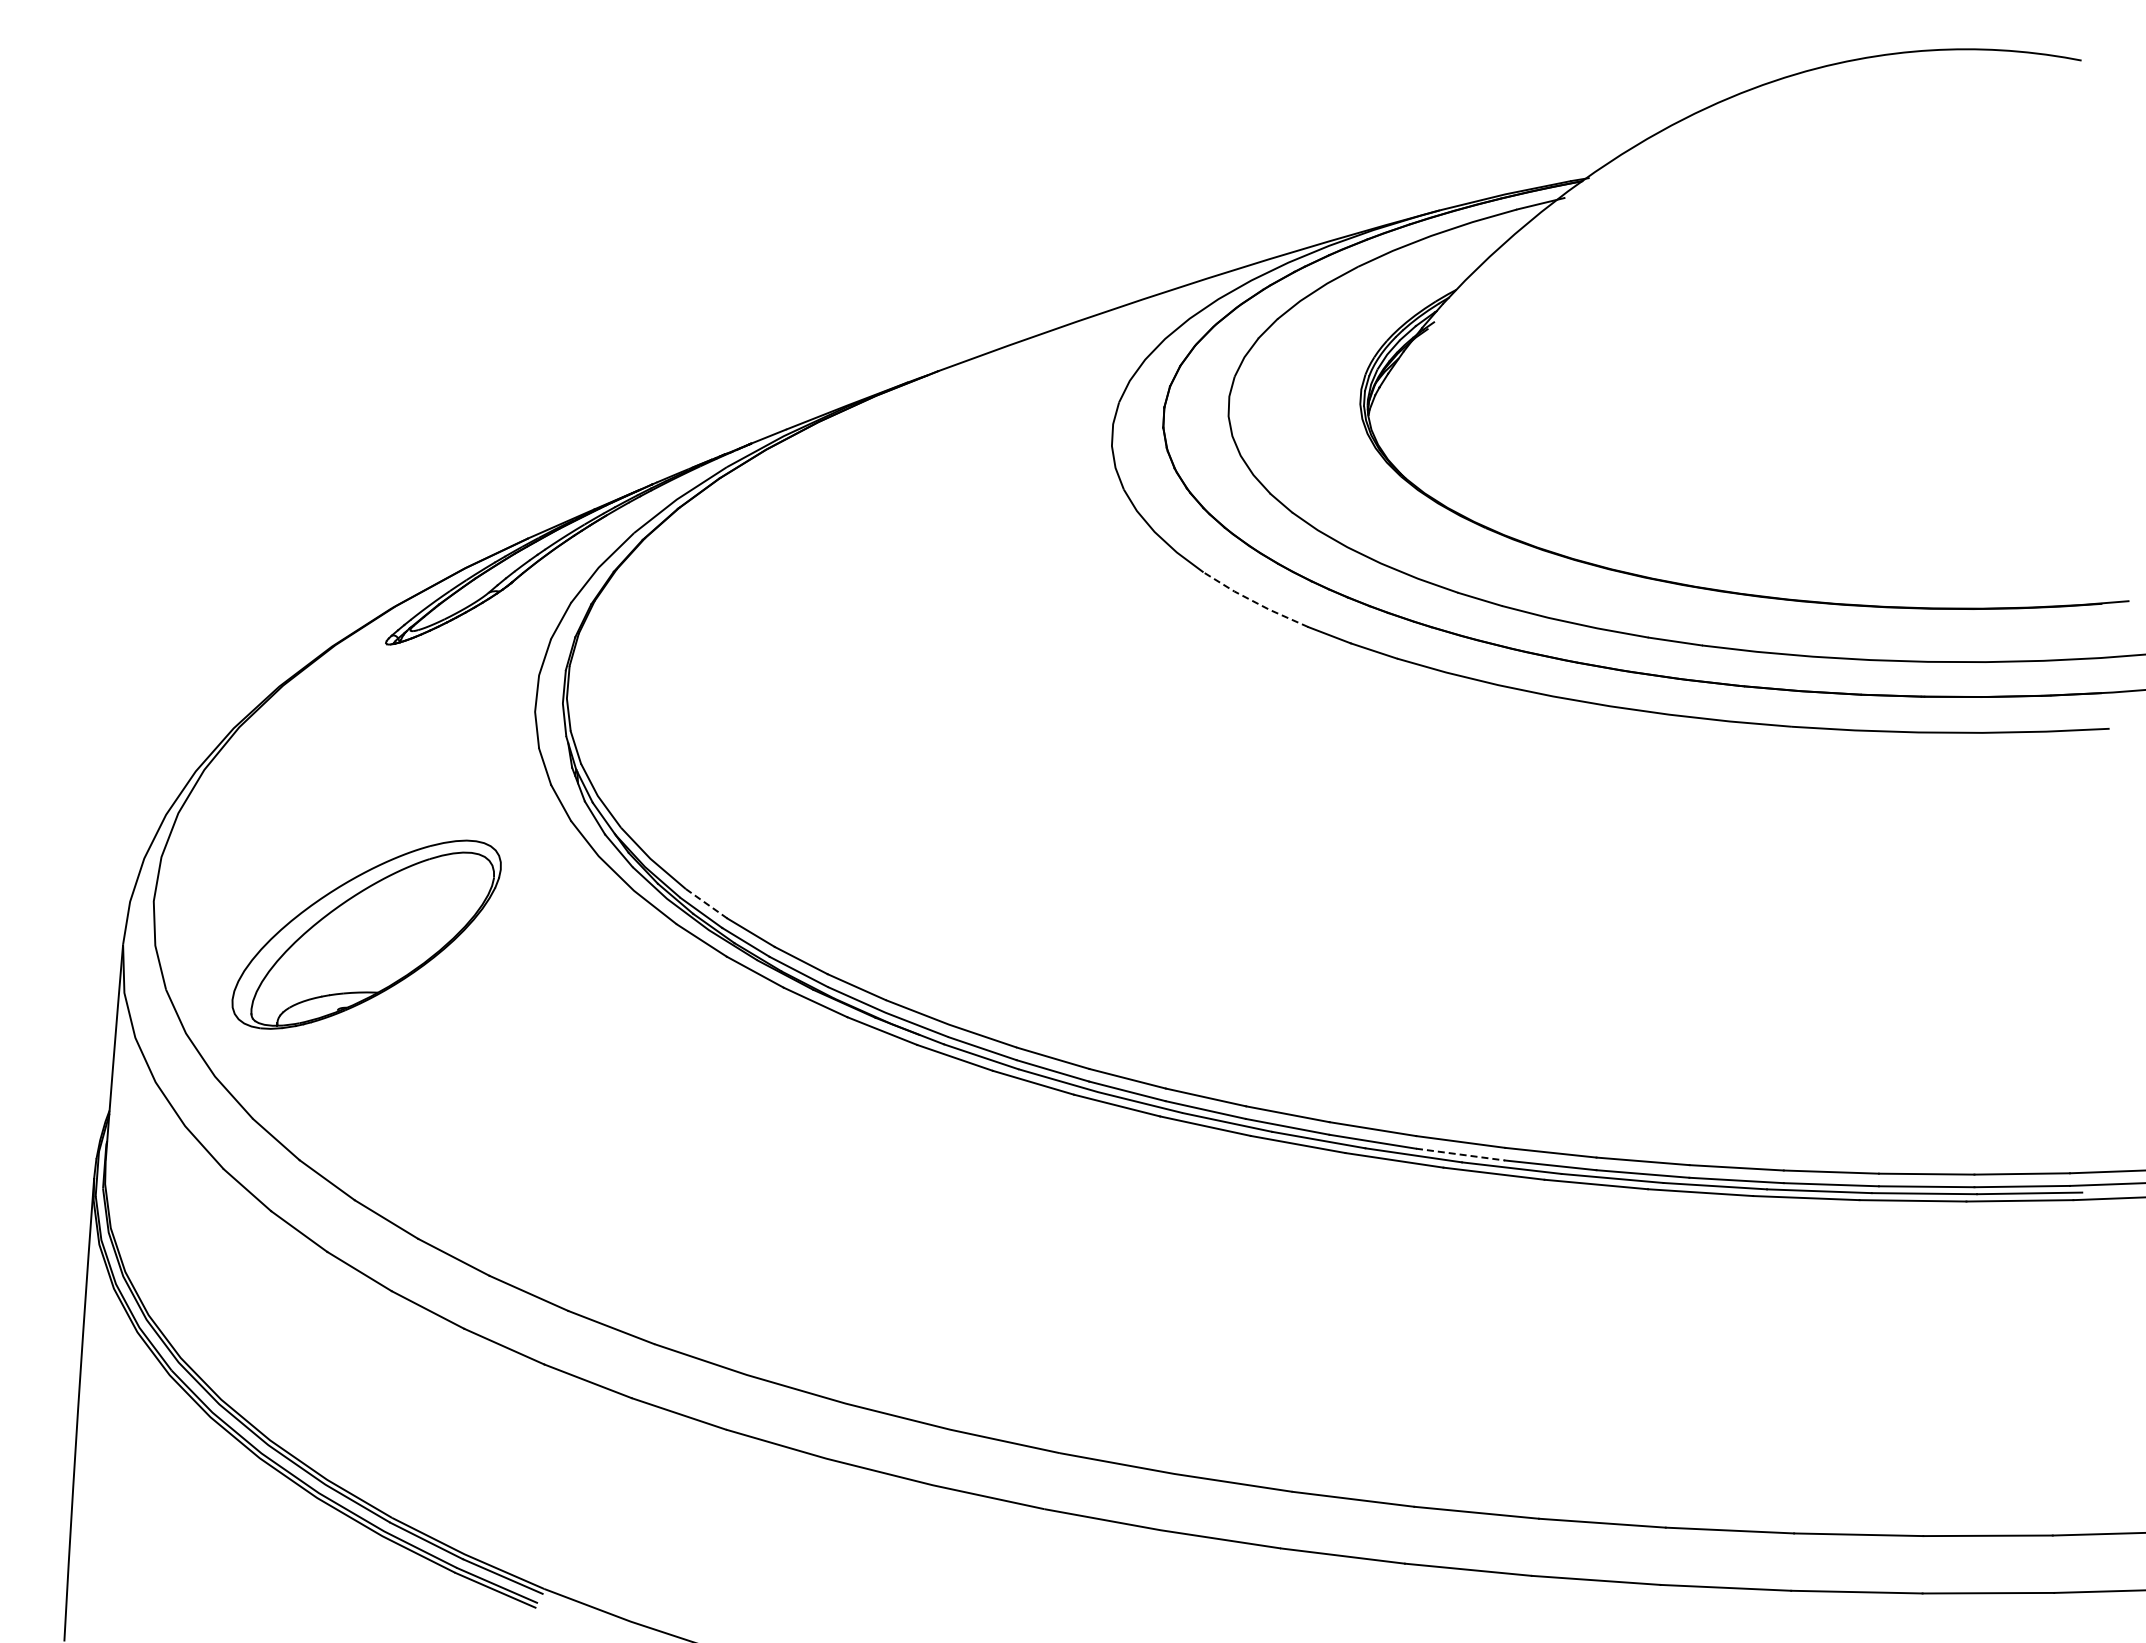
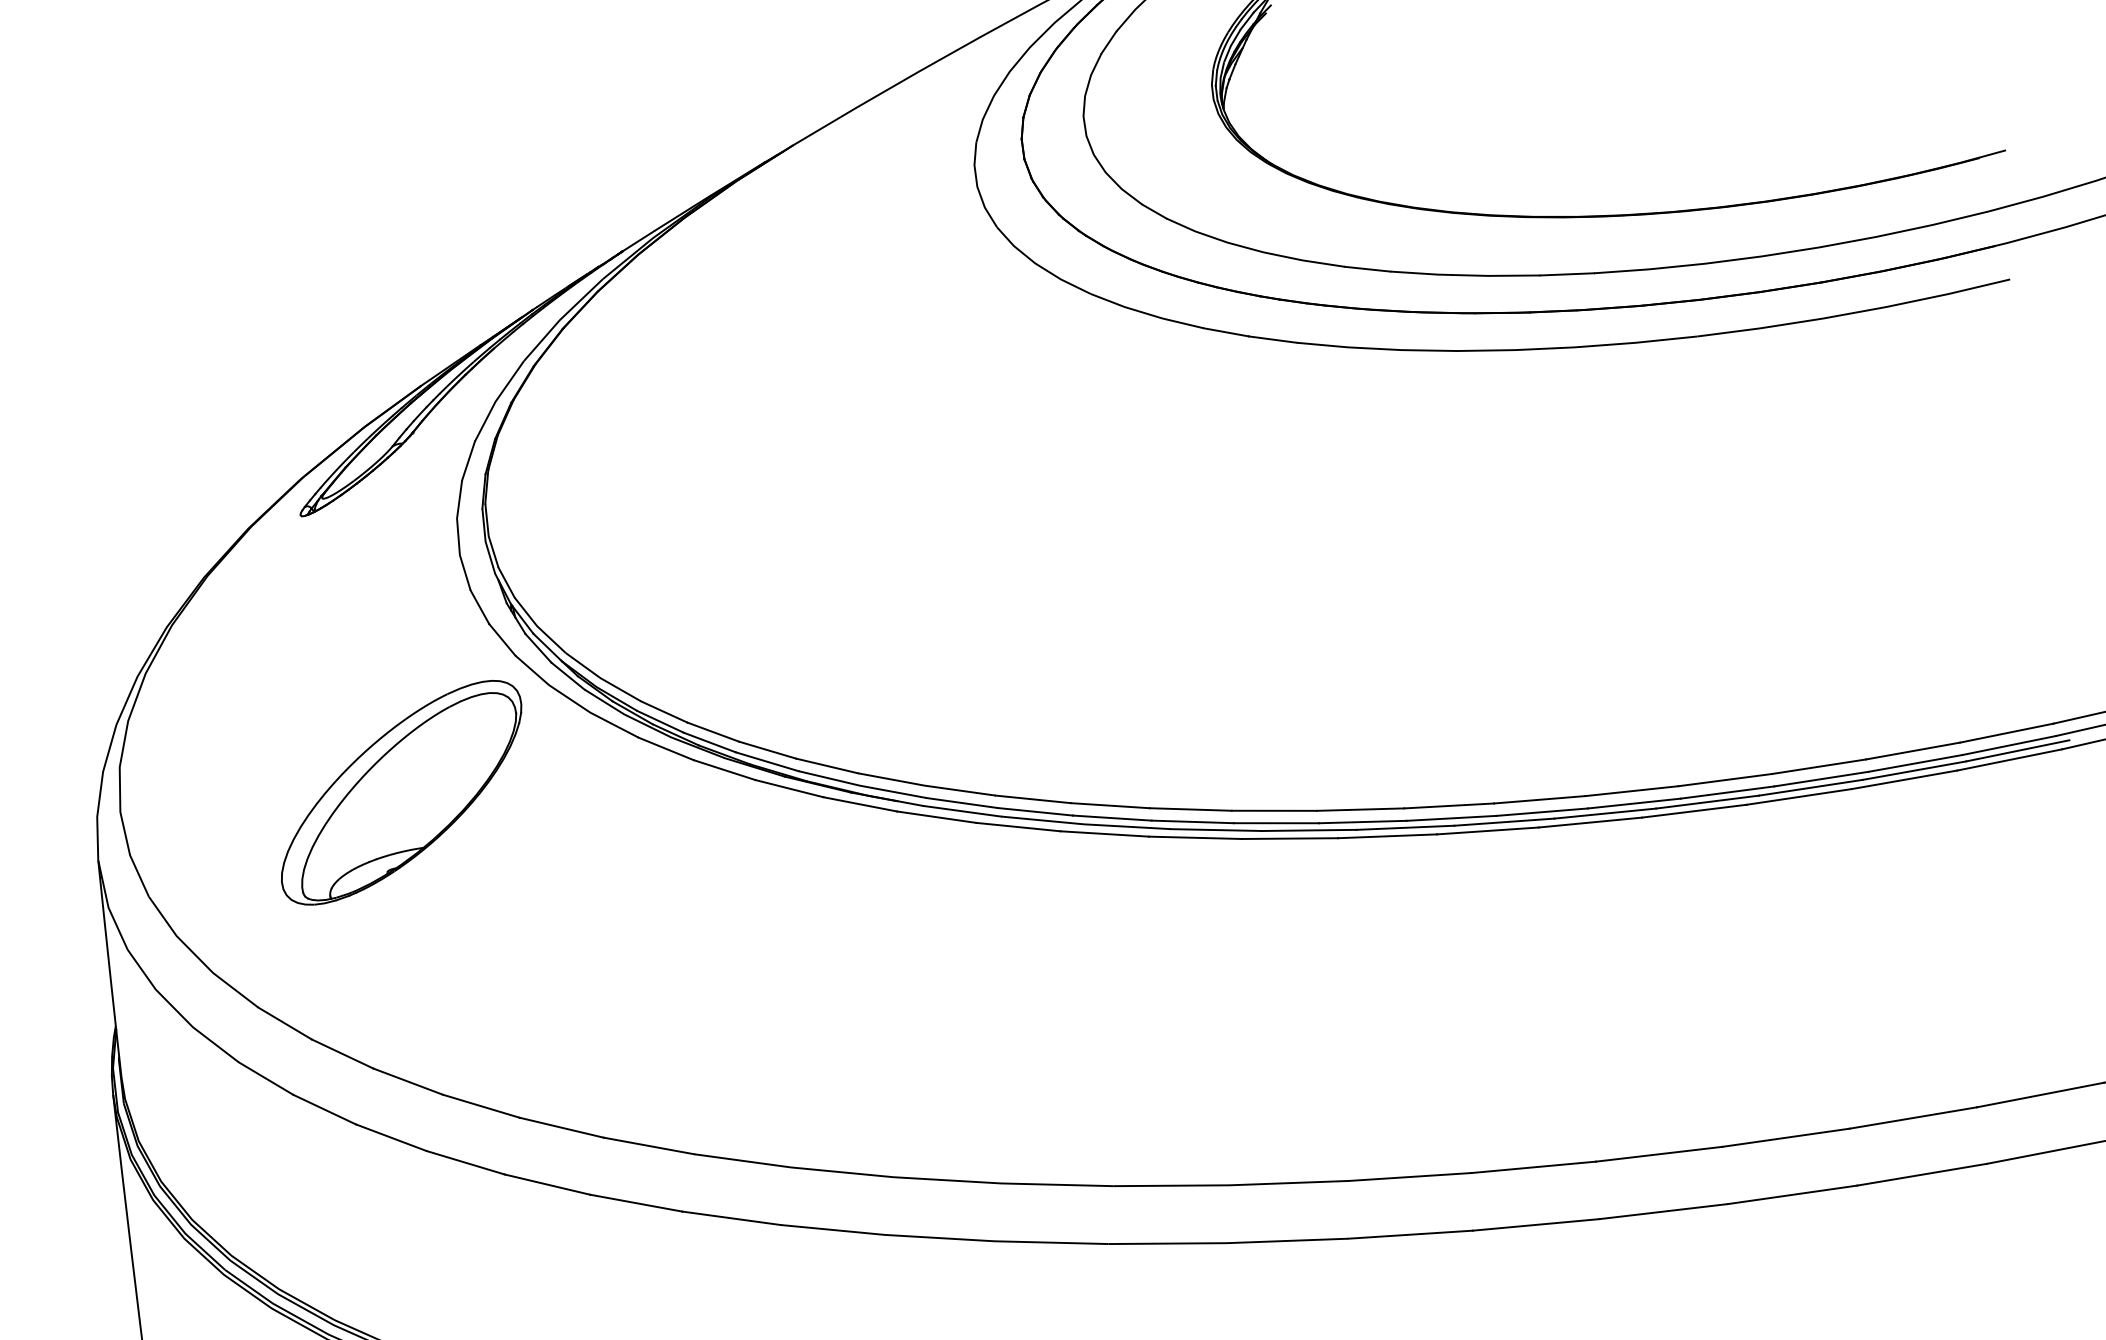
line: (1254, 601) -> (1146, 313), dashed -> solid
line: (706, 903) -> (663, 711), dashed -> solid
part: (366, 934) -> (401, 792), moved
line: (1460, 1154) -> (1451, 818), dashed -> solid

